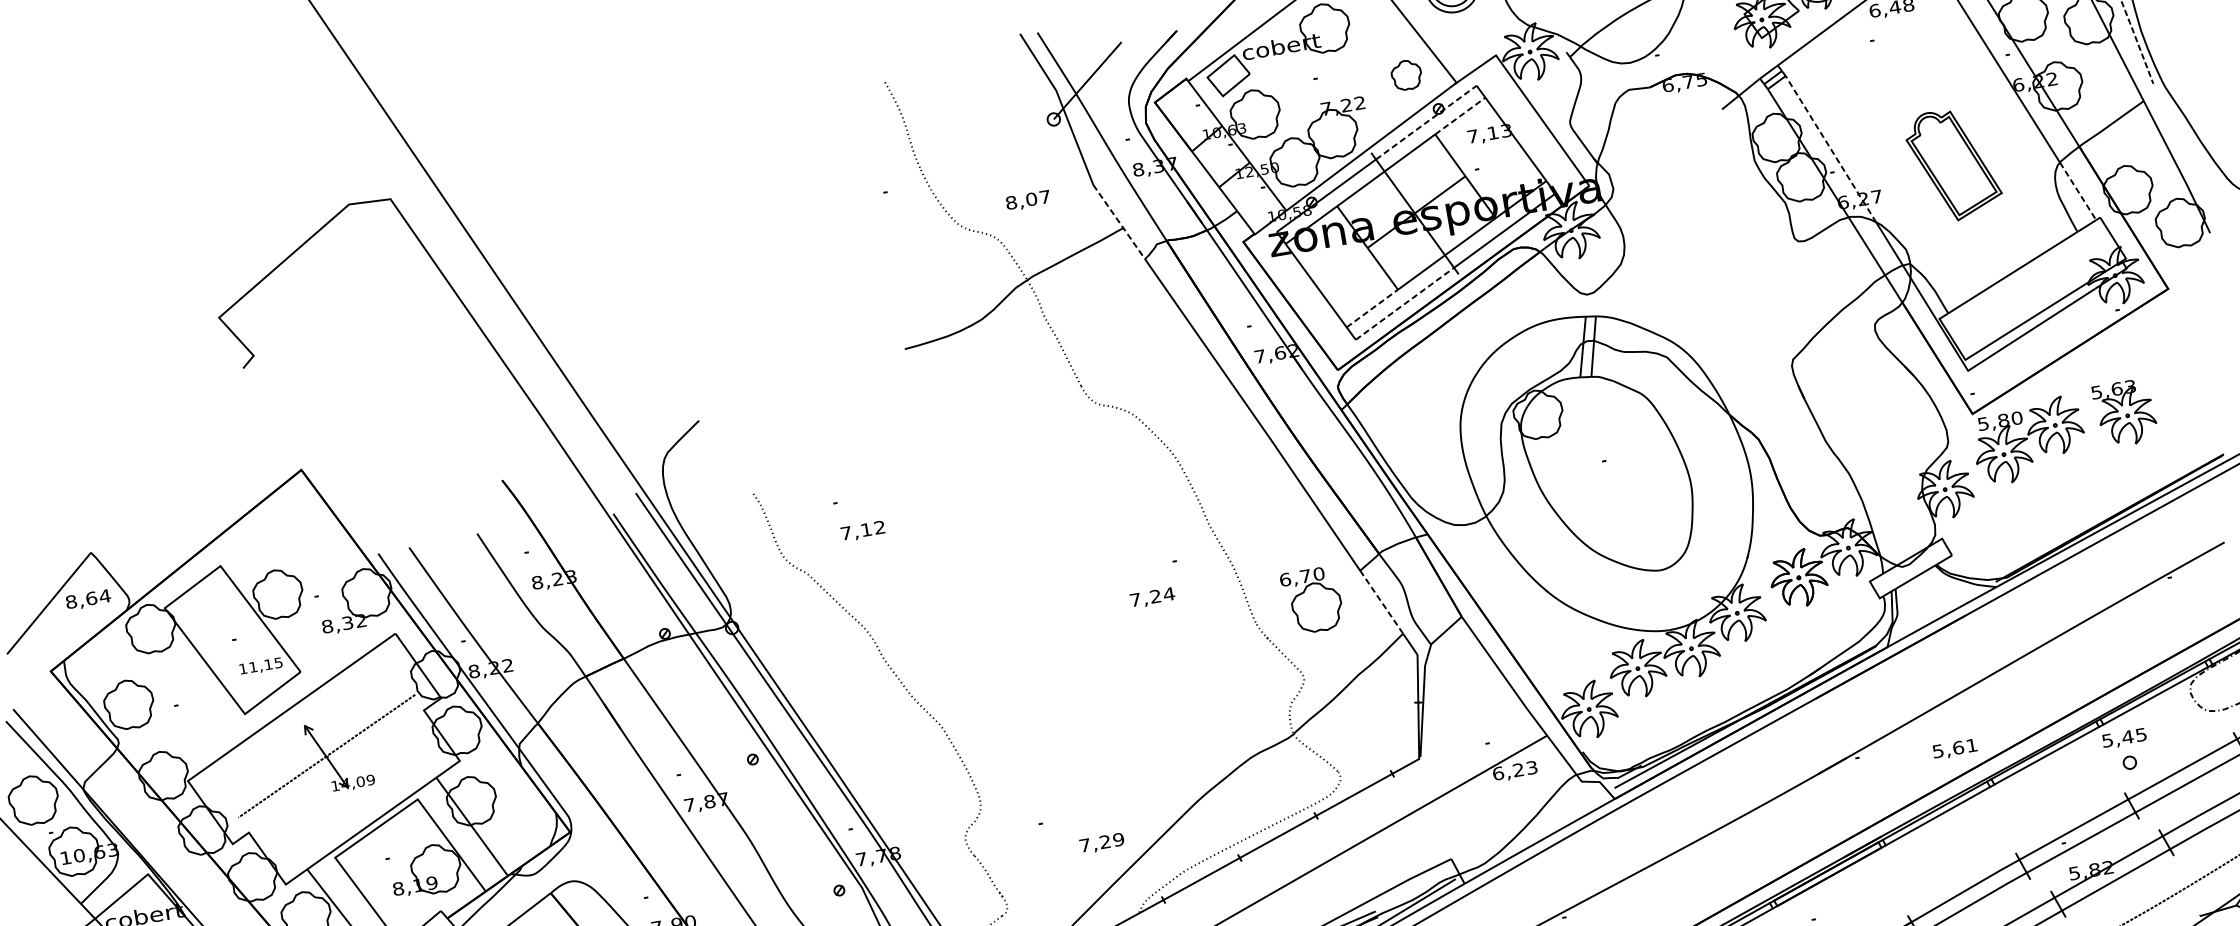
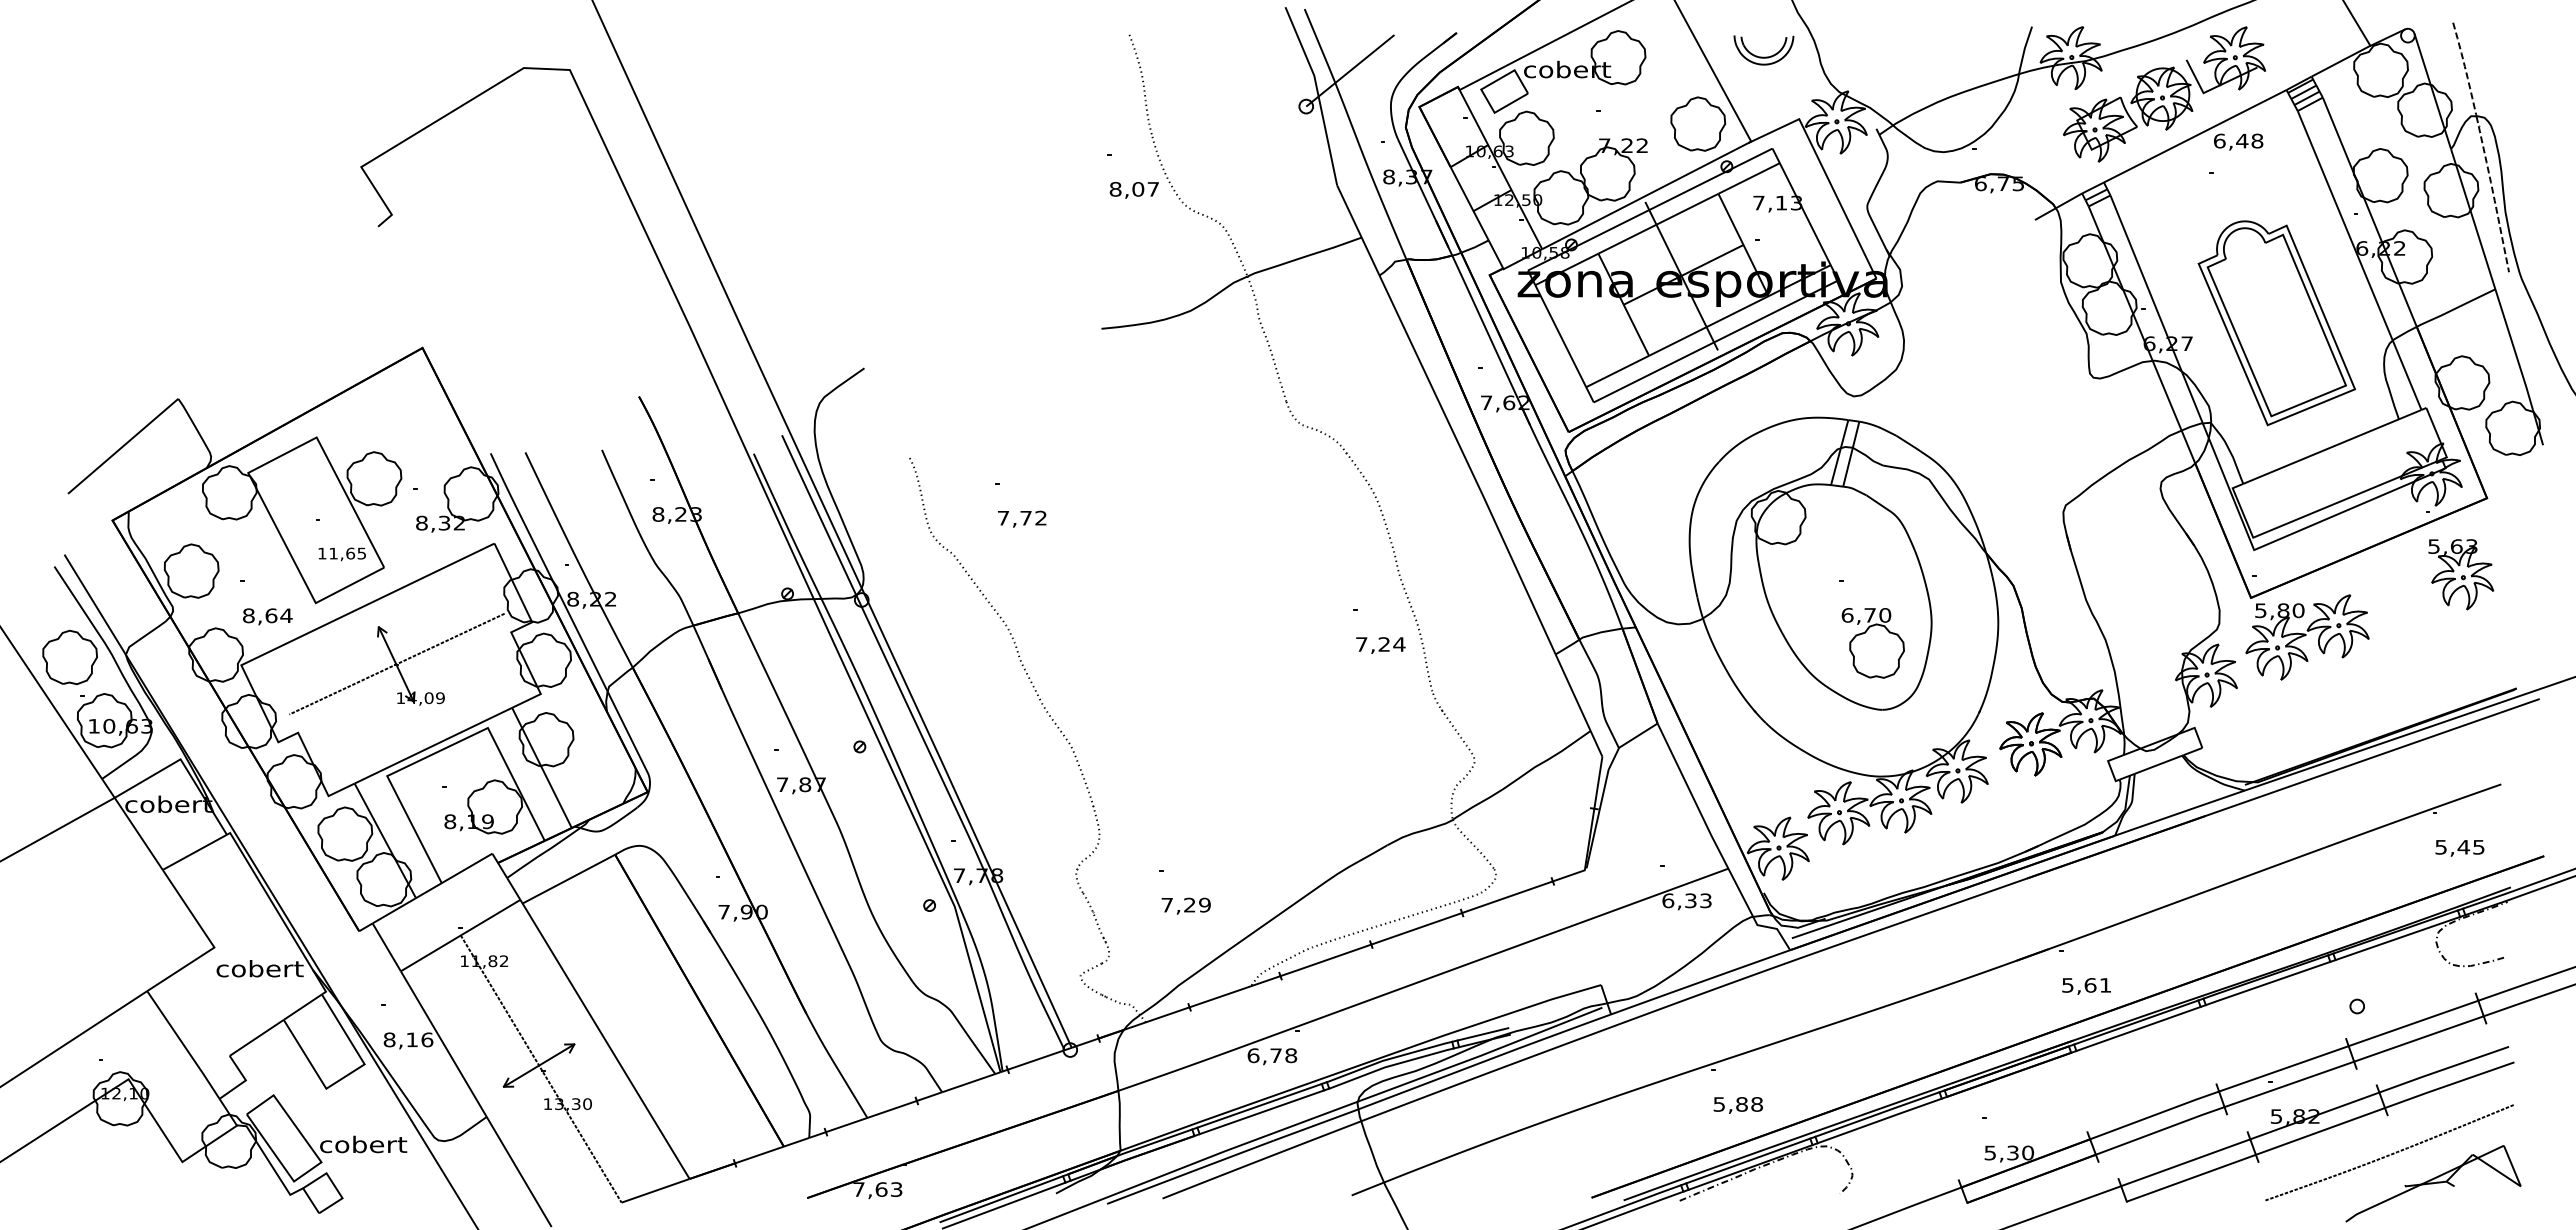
part: (1406, 74) -> (1698, 123), size x1.67
line: (1460, 116) -> (1749, 178), dashed -> solid
line: (1425, 122) -> (1710, 179), dashed -> solid
line: (1831, 149) -> (2146, 283), dashed -> solid
part: (1953, 165) -> (2276, 323), size x1.67
line: (2078, 191) -> (2407, 375), dashed -> solid
text: (1027, 201) -> (1133, 190), moved
line: (1119, 222) -> (1358, 230), dashed -> solid
line: (1405, 303) -> (1654, 372), dashed -> solid
line: (1373, 308) -> (1618, 371), dashed -> solid
part: (2125, 413) -> (2461, 574), moved
text: (865, 530) -> (1025, 518), 7,12 -> 7,72
text: (1152, 597) -> (1380, 645), moved
text: (88, 599) -> (267, 616), moved
part: (1311, 601) -> (1872, 643), moved
line: (1382, 602) -> (1573, 693), dashed -> solid
text: (268, 664) -> (350, 553), 11,15 -> 11,65
text: (2124, 738) -> (2459, 848), moved
text: (1955, 749) -> (2086, 986), moved
text: (1518, 769) -> (1690, 900), 6,23 -> 6,33
text: (1101, 842) -> (1185, 905), moved

